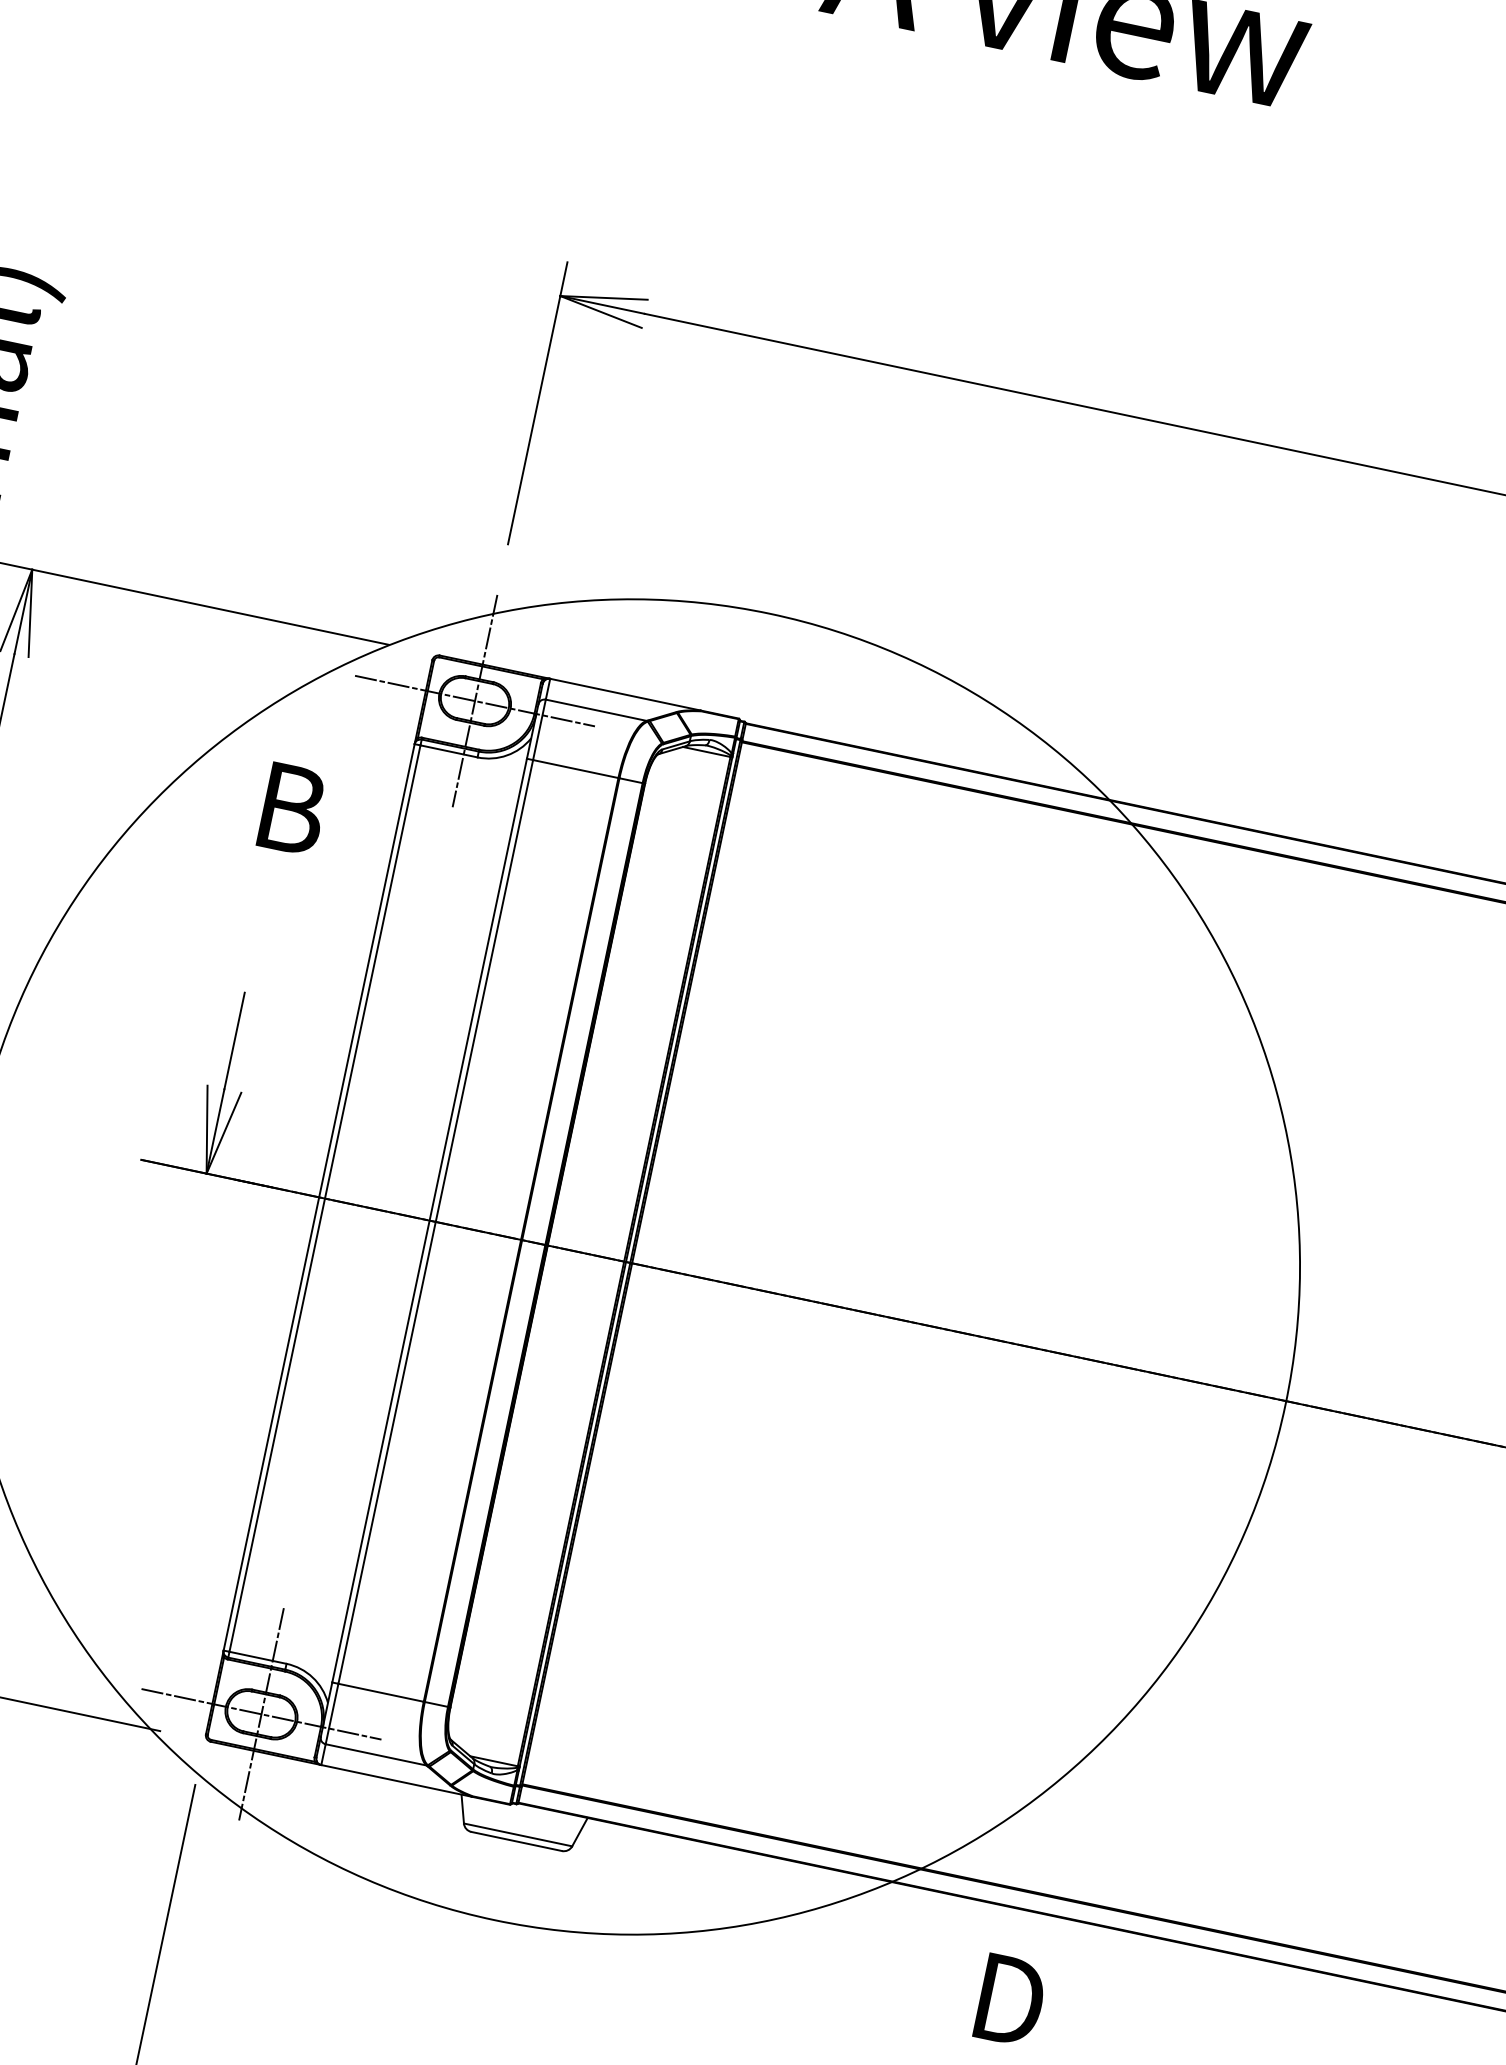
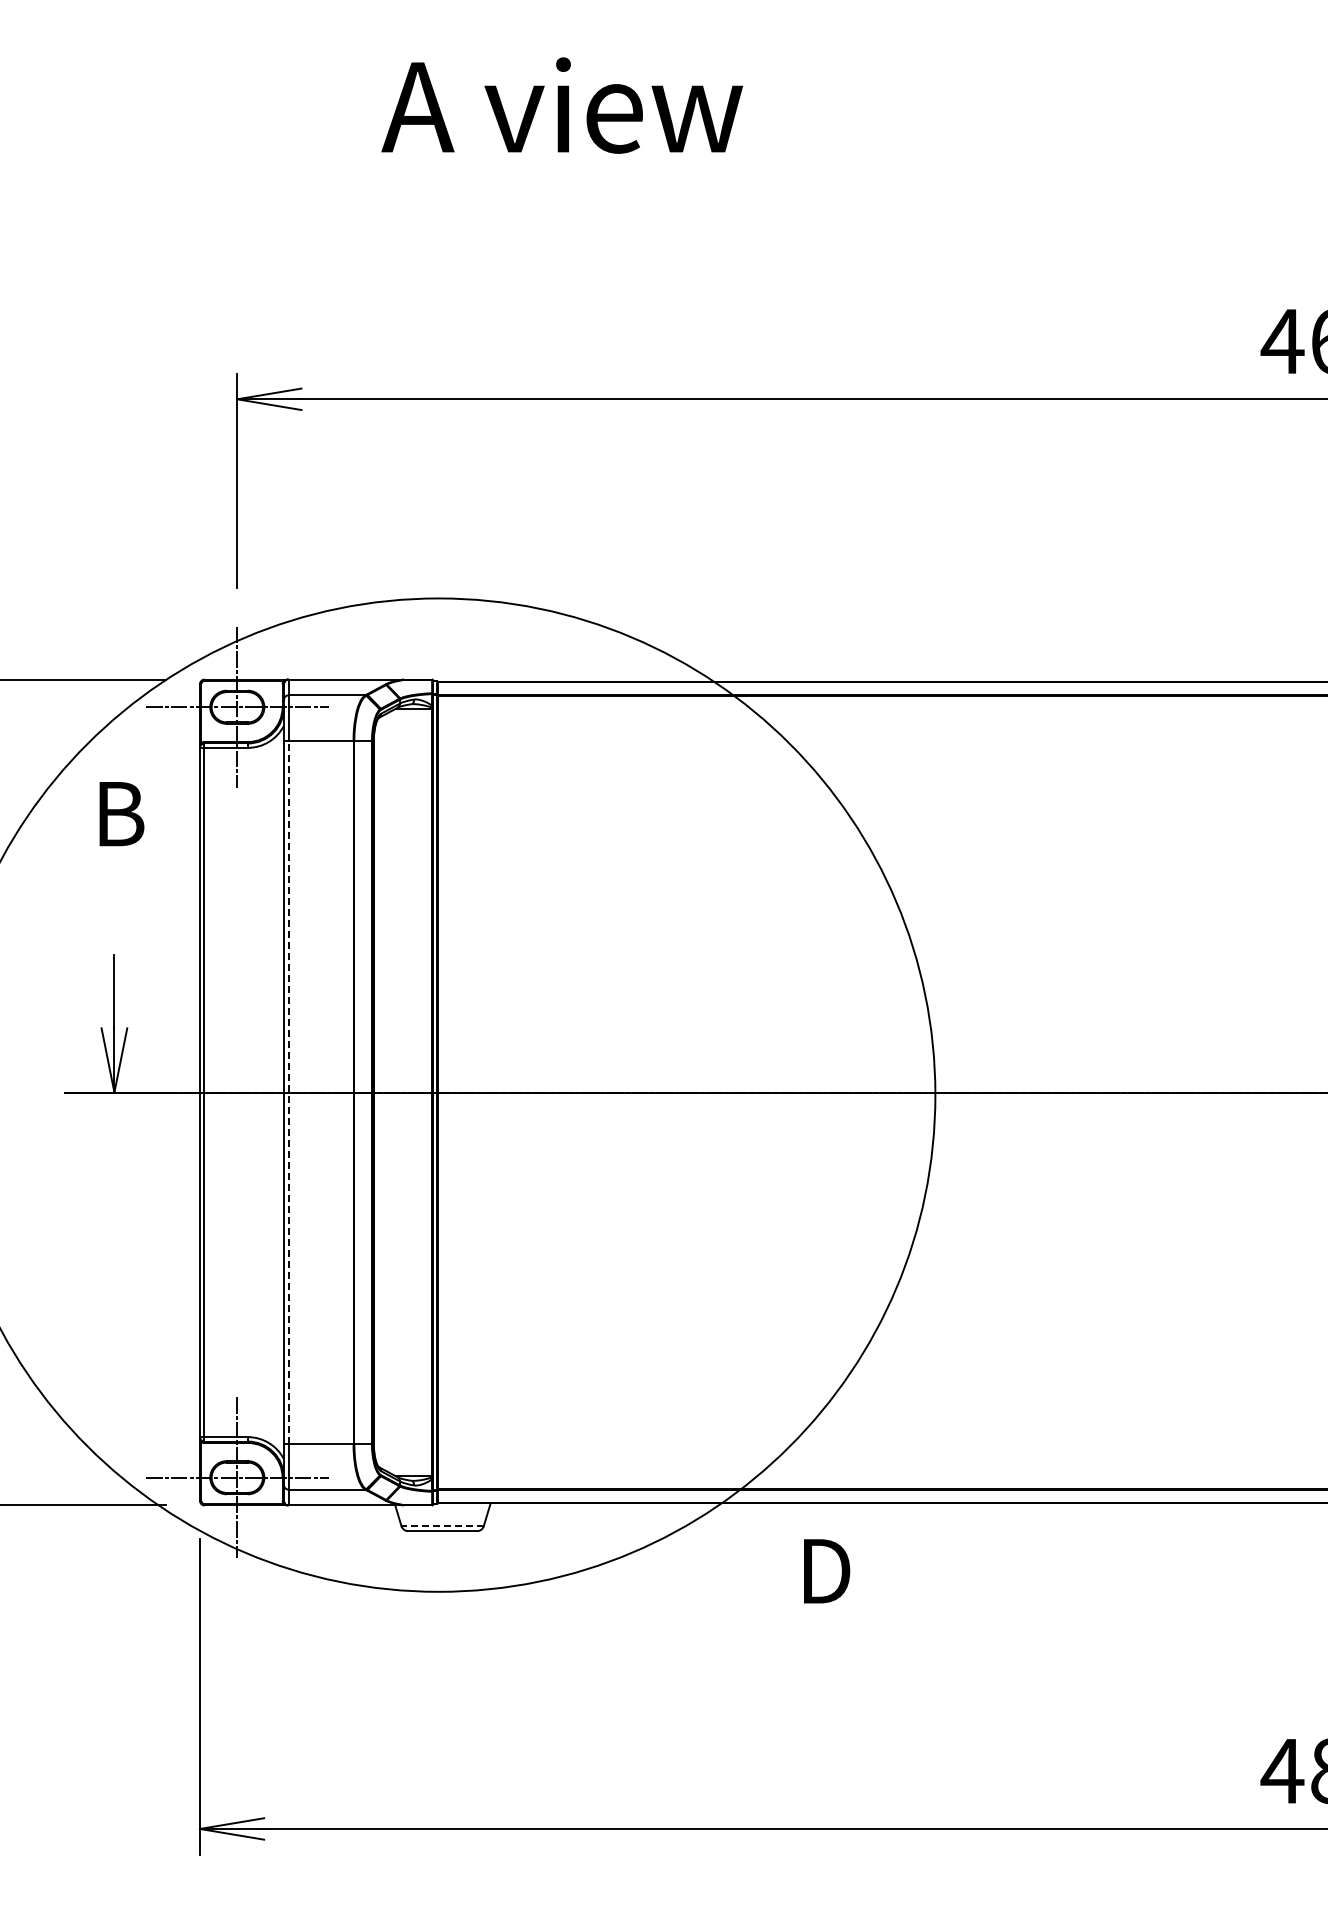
line: (435, 1221) -> (288, 1092), solid -> dashed
line: (517, 1835) -> (442, 1526), solid -> dashed

